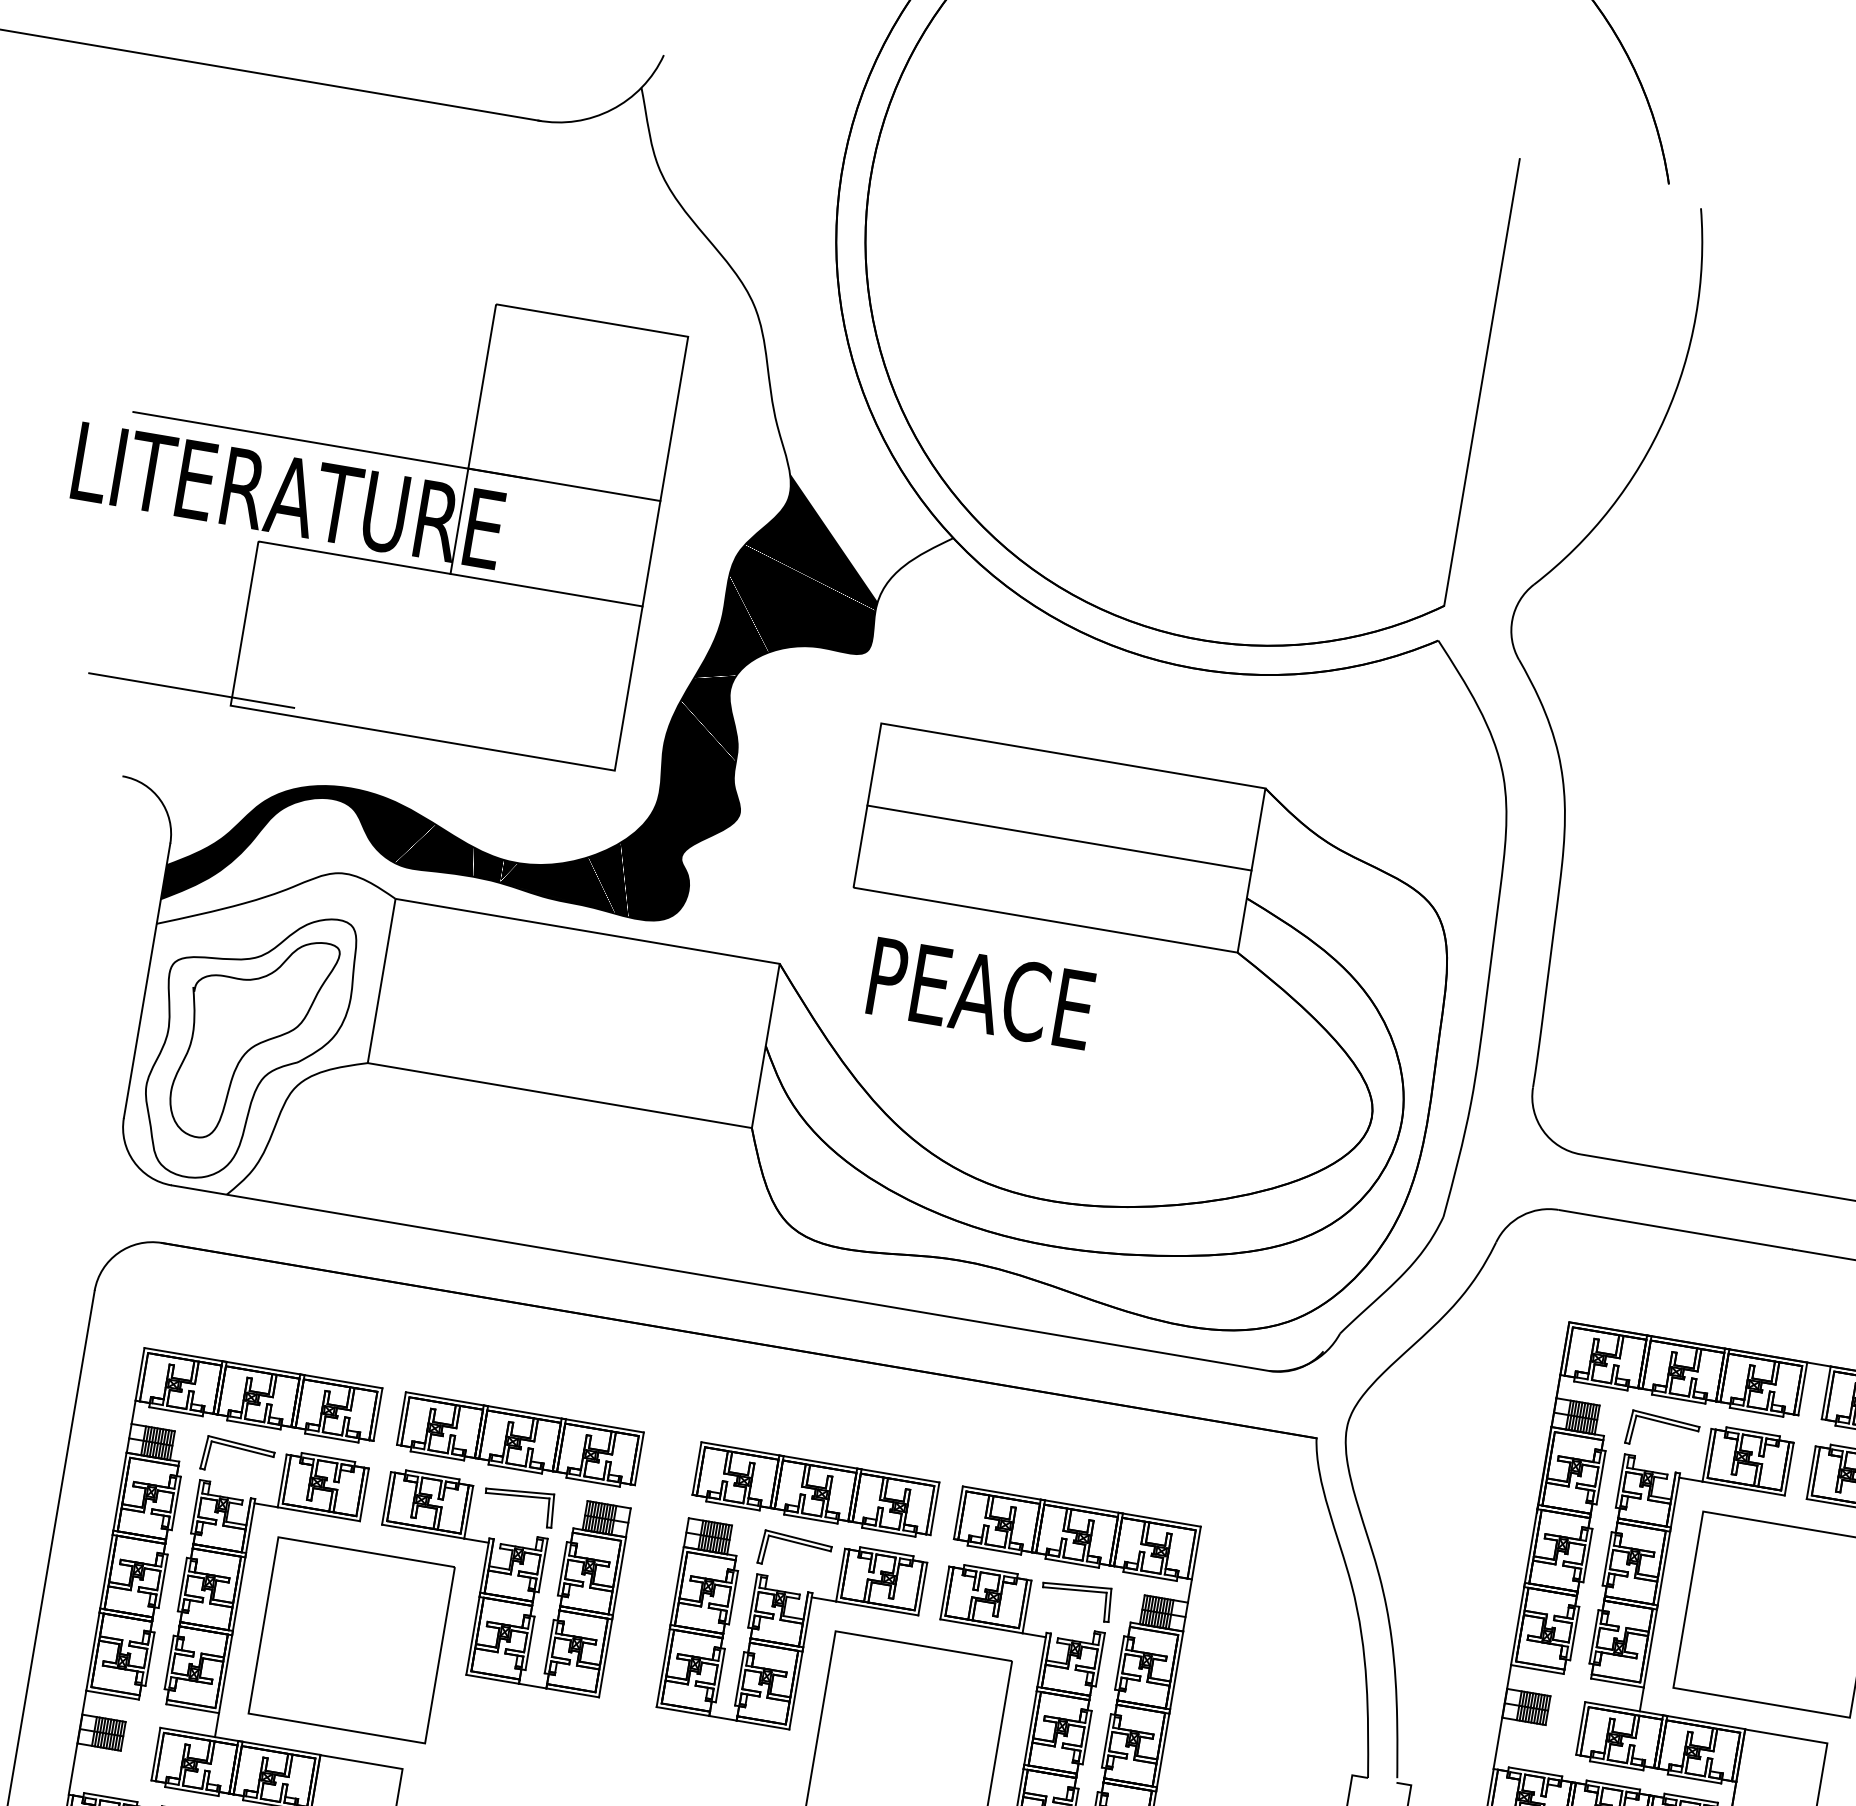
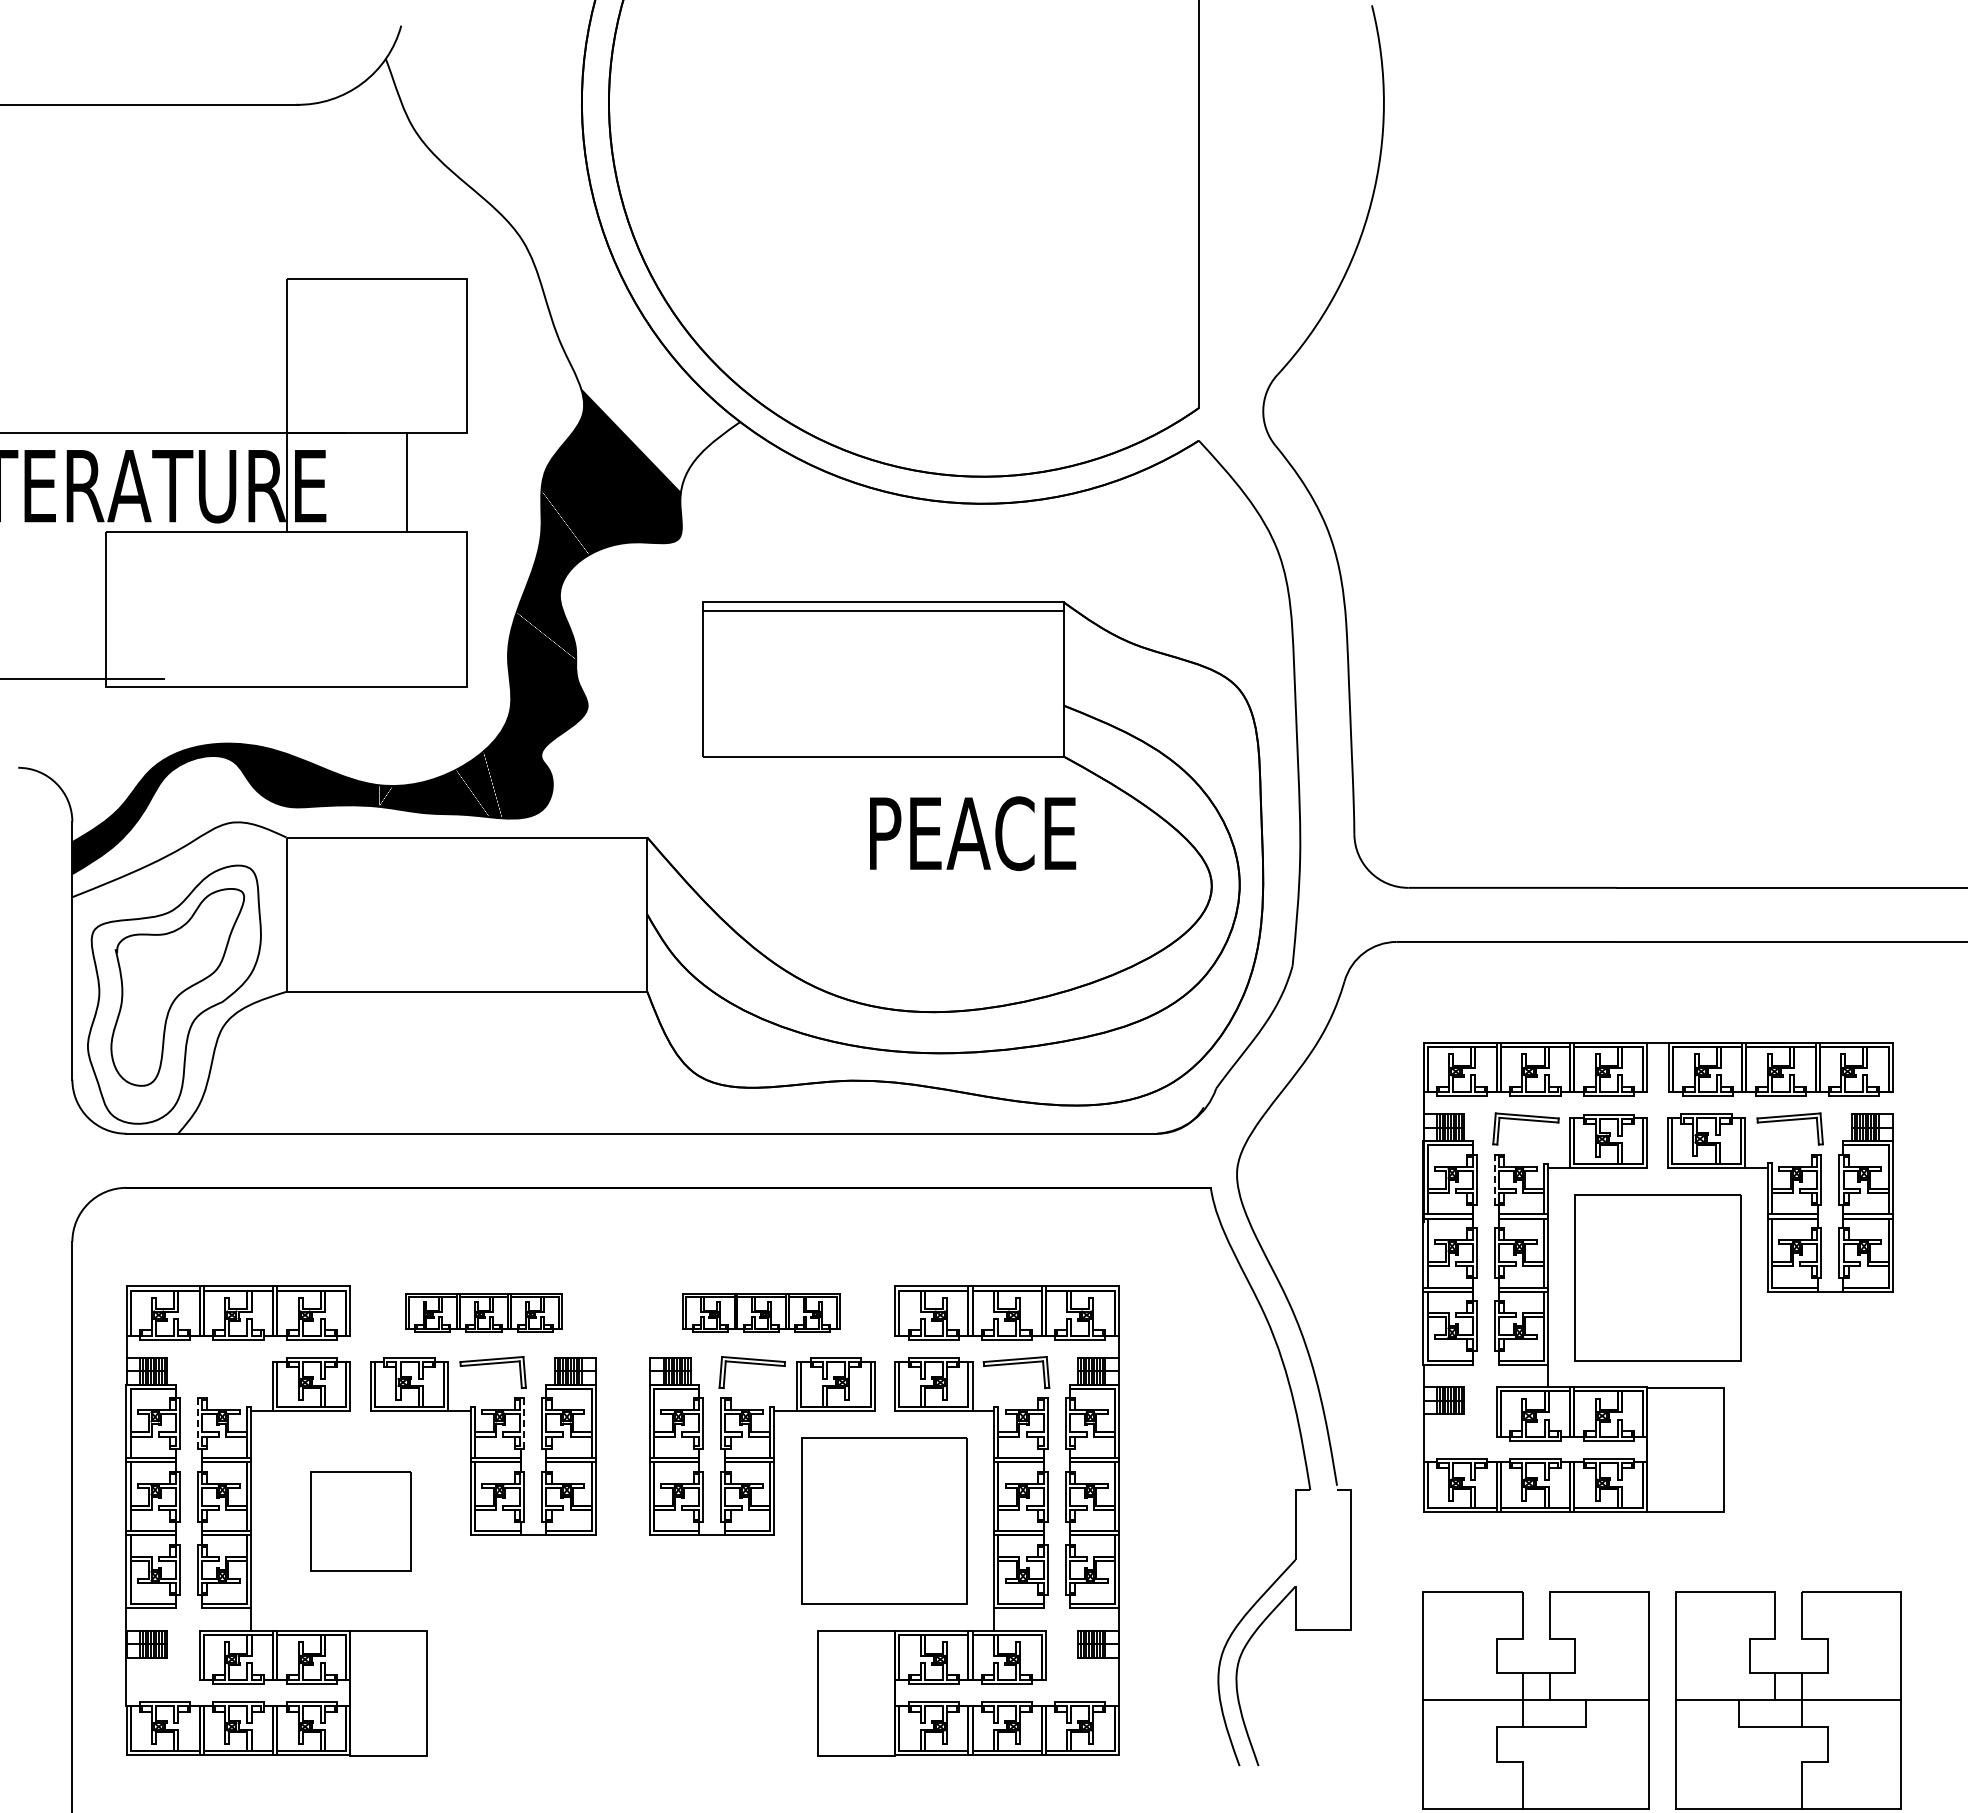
line: (651, 553) -> (406, 482), moved
line: (1059, 838) -> (883, 611), moved
text: (981, 993) -> (973, 833), moved
part: (519, 1440) -> (483, 1312), size x0.7
part: (238, 1449) -> (228, 1364), removed
line: (1620, 1480) -> (1494, 1179), solid -> dashed
part: (815, 1490) -> (761, 1312), size x0.7
line: (195, 1505) -> (197, 1422), solid -> dashed
line: (543, 1564) -> (524, 1422), solid -> dashed
part: (351, 1640) -> (360, 1521), size x0.6

